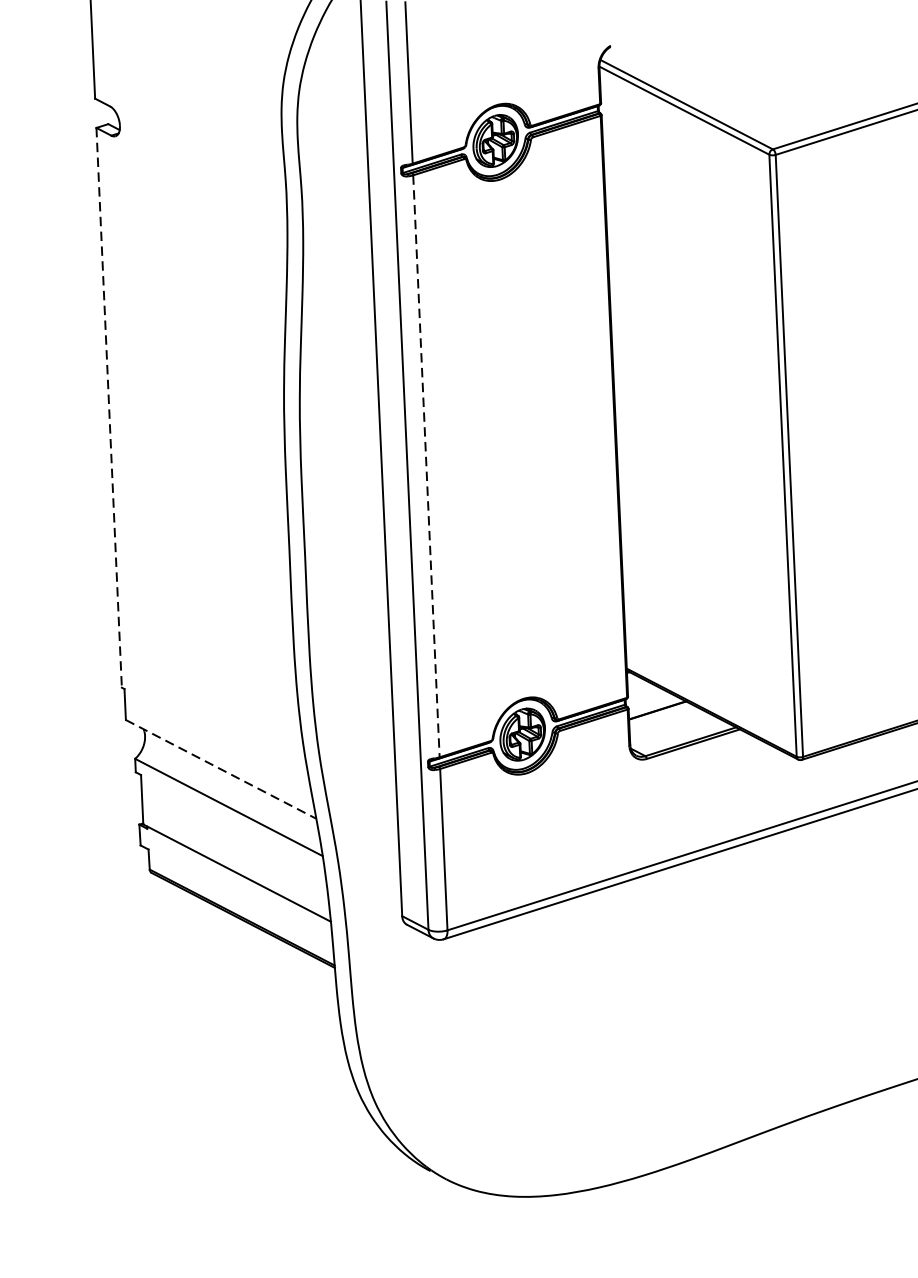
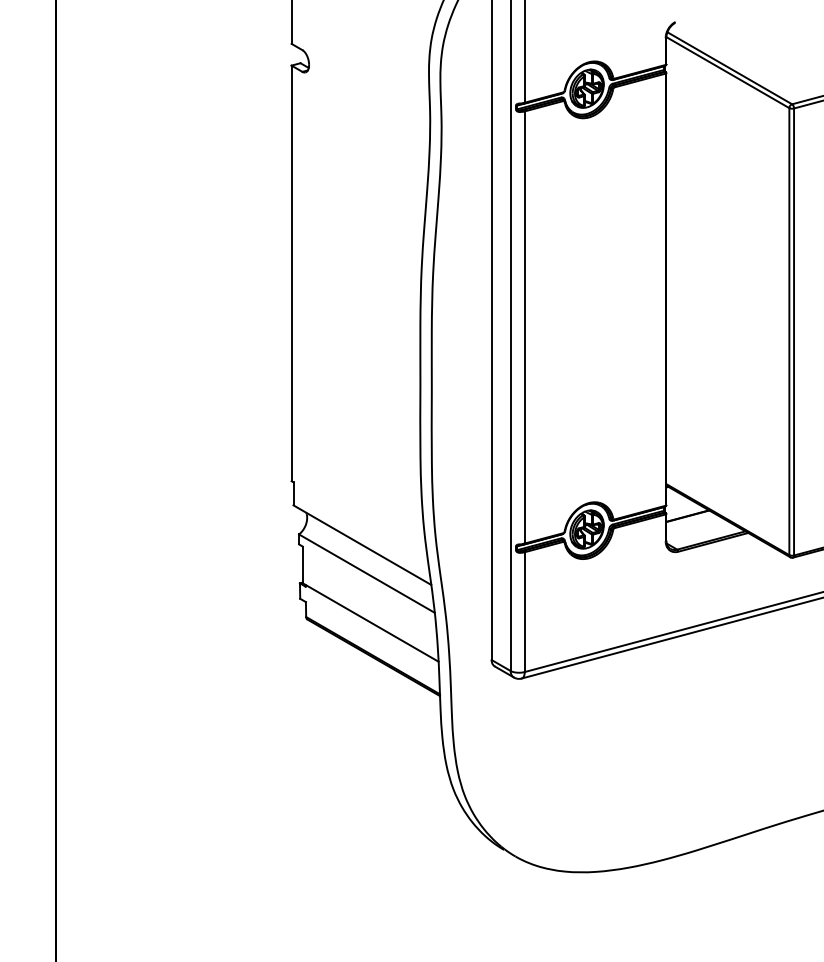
line: (109, 407) -> (291, 273), dashed -> solid
line: (426, 466) -> (524, 327), dashed -> solid
line: (221, 769) -> (362, 545), dashed -> solid

